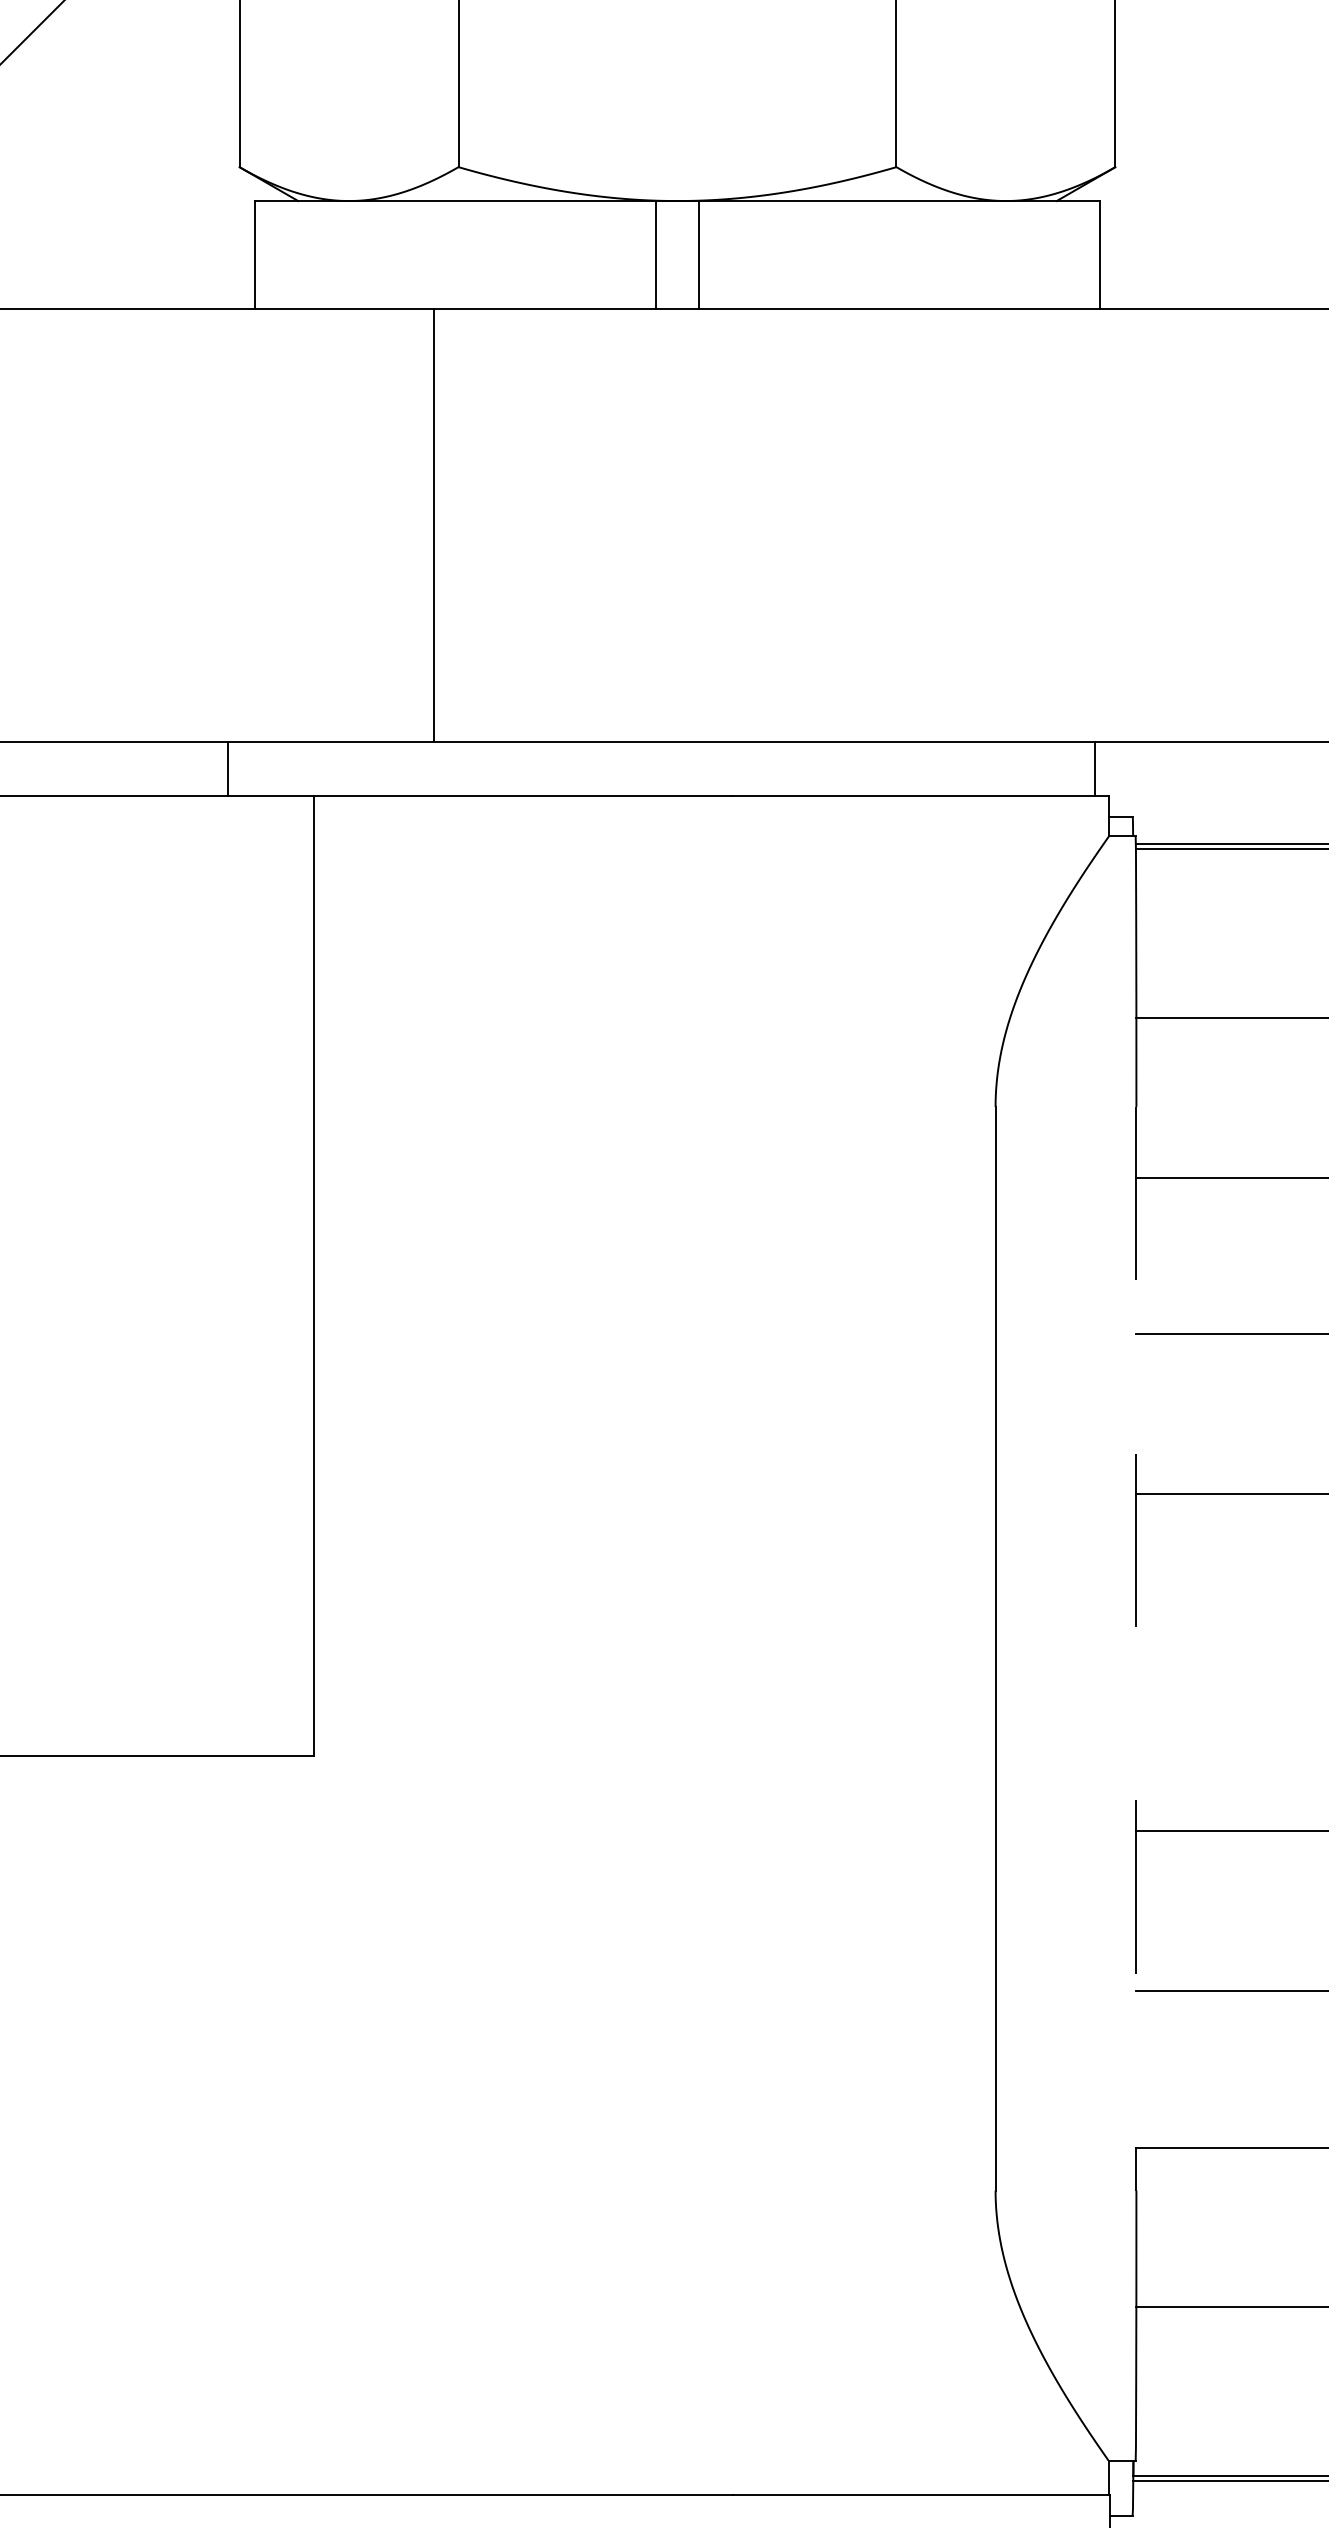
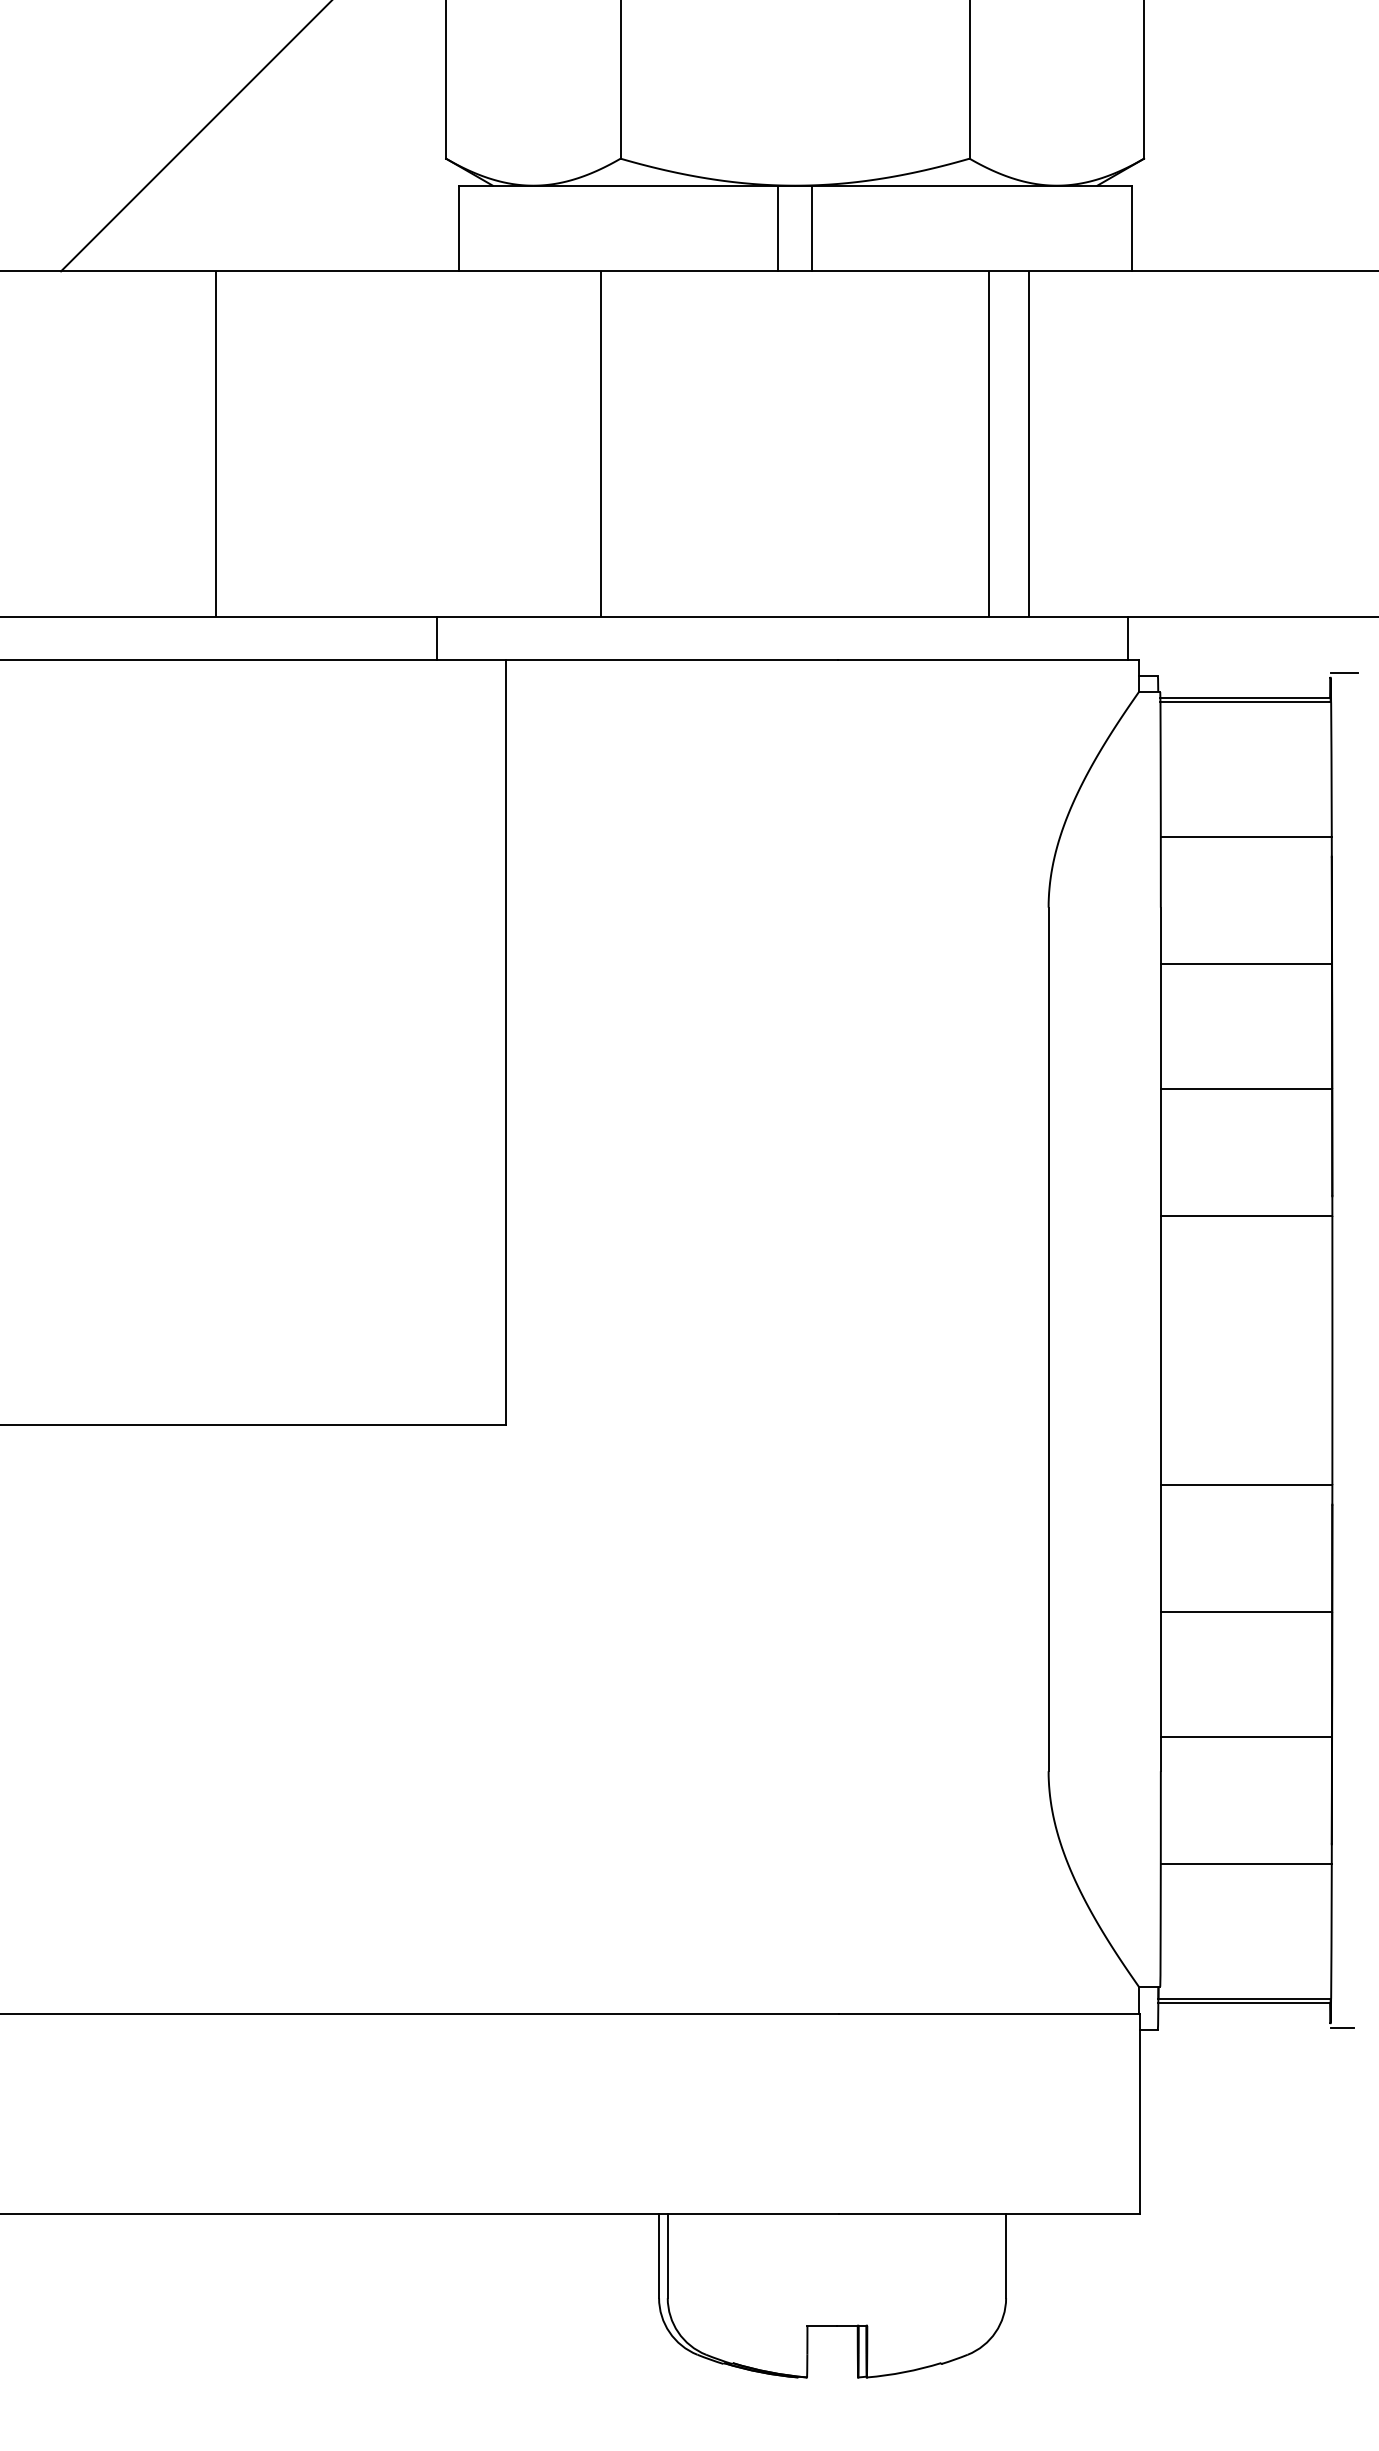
line: (921, 524) -> (989, 443), added
line: (970, 524) -> (1028, 443), added
line: (1135, 1648) -> (1160, 1339), dashed -> solid

